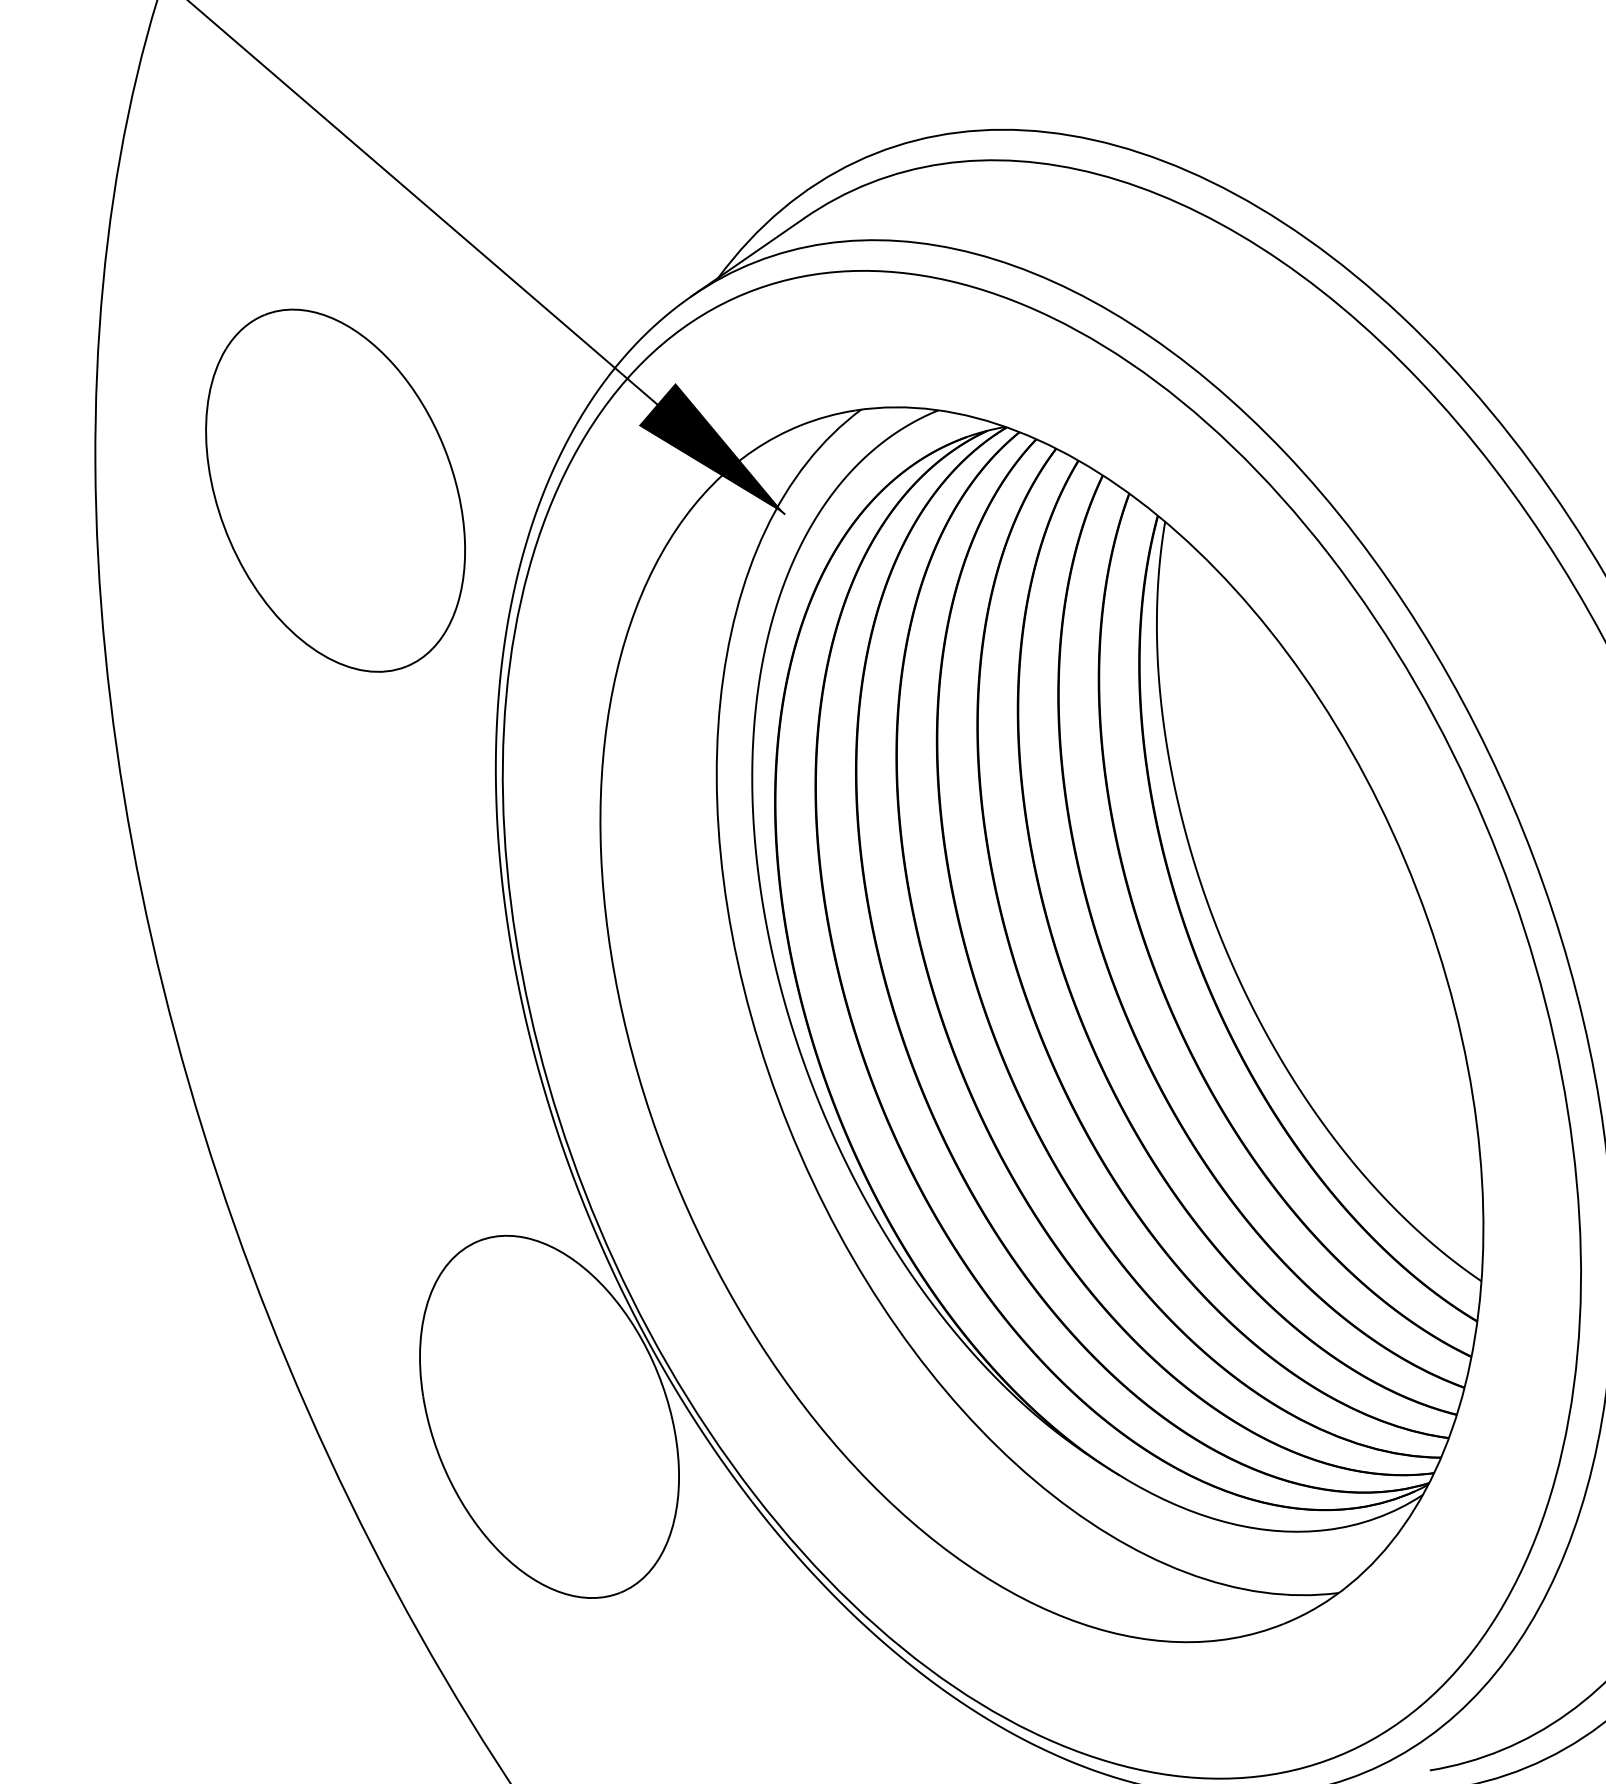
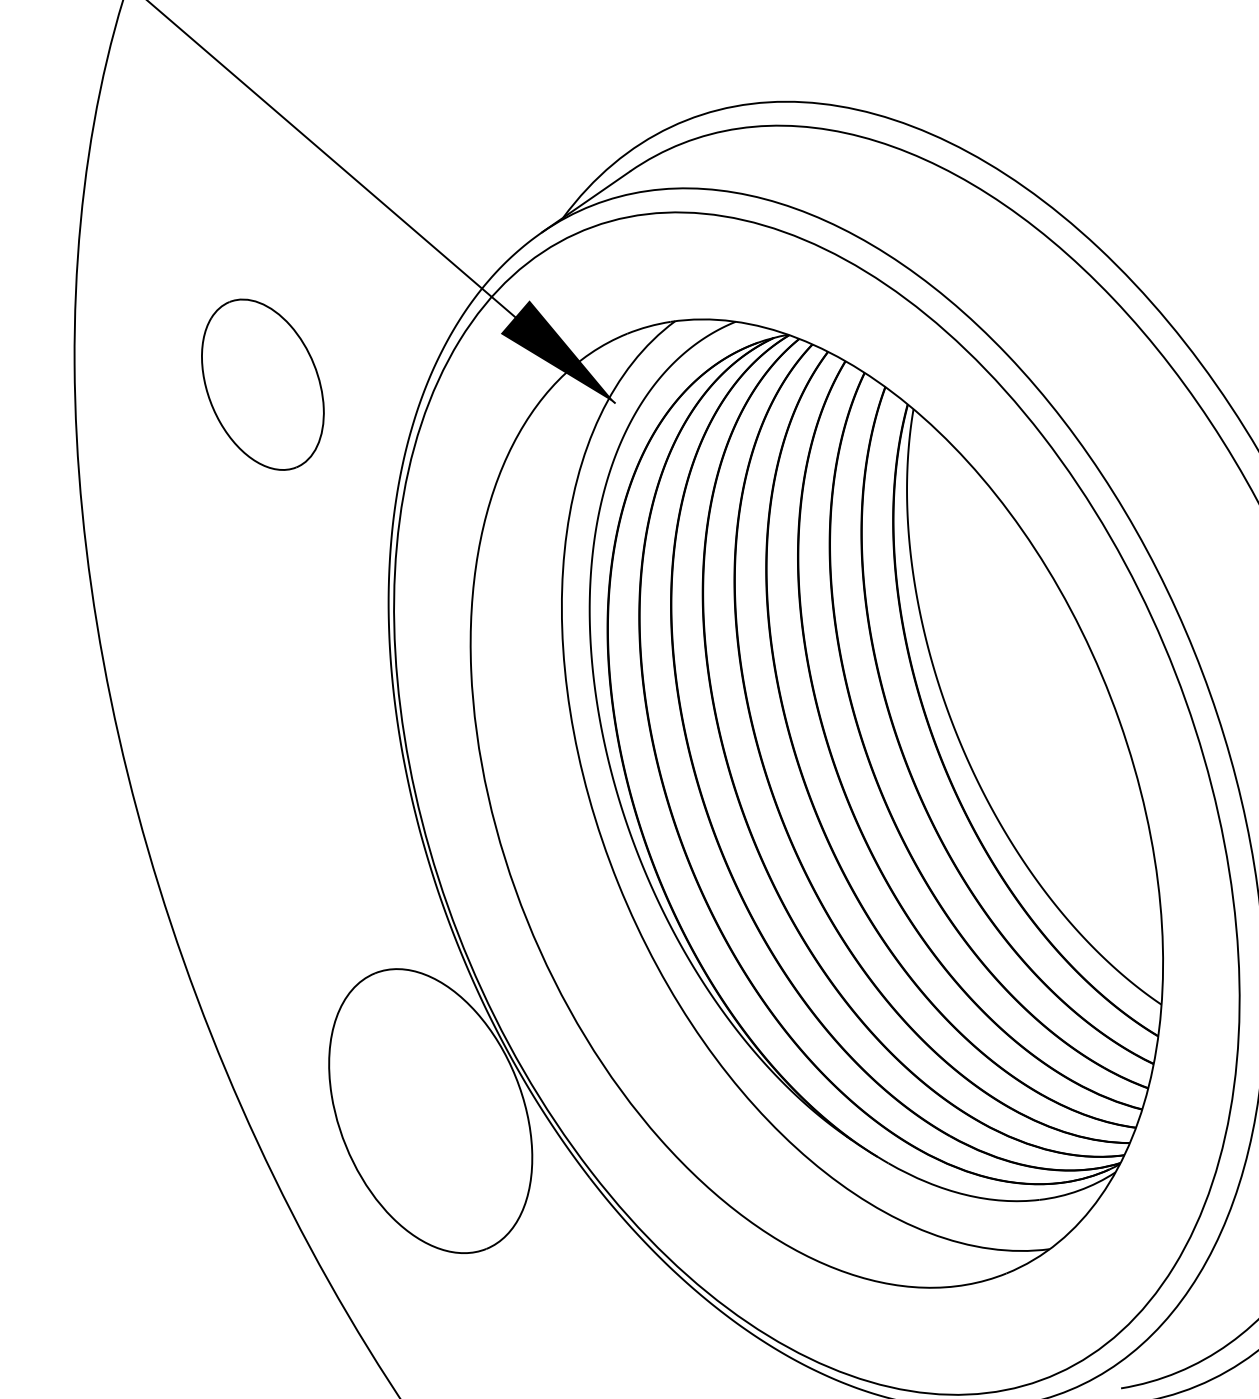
part: (335, 490) -> (262, 384), size x0.6

